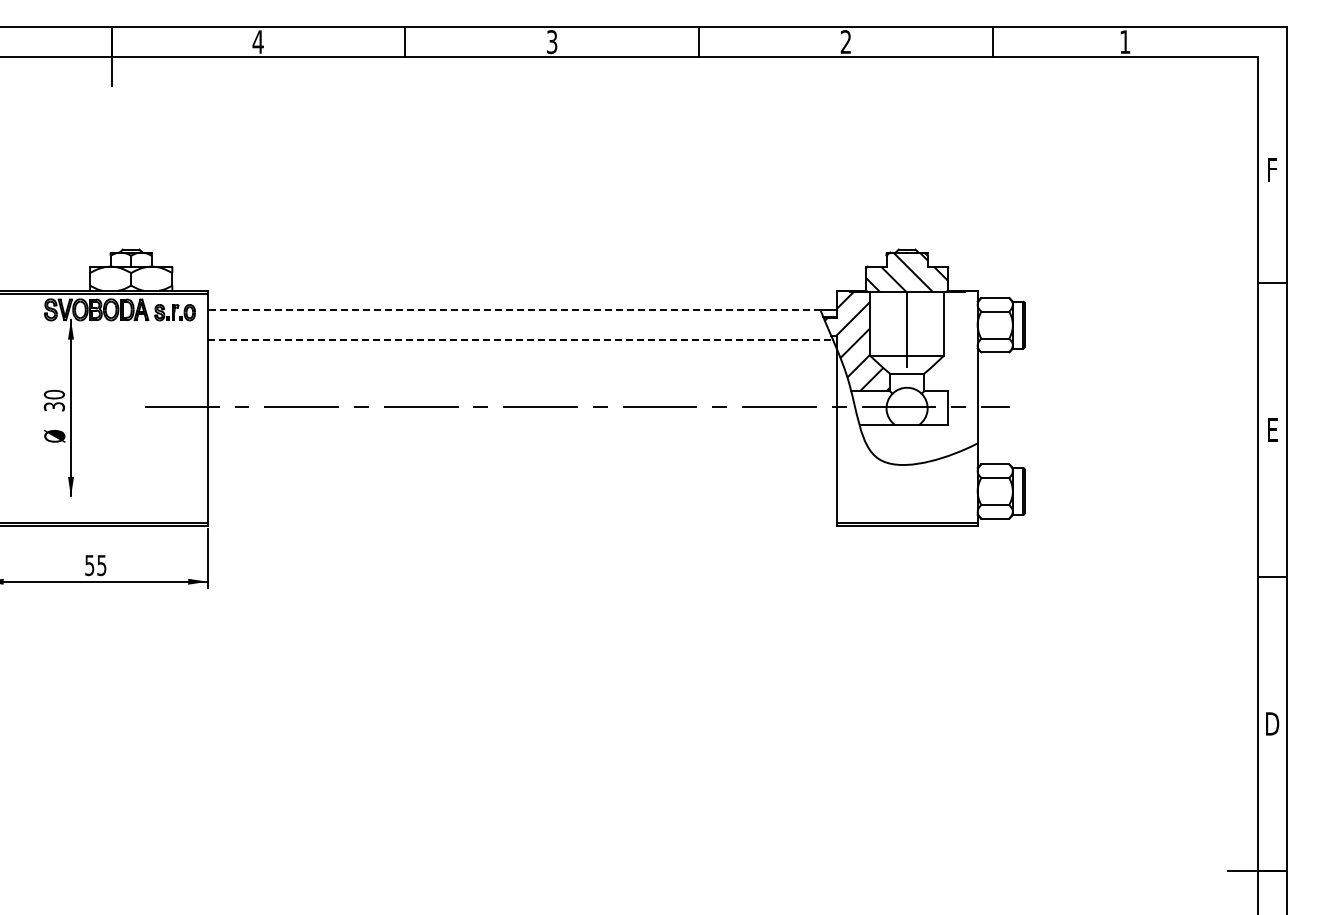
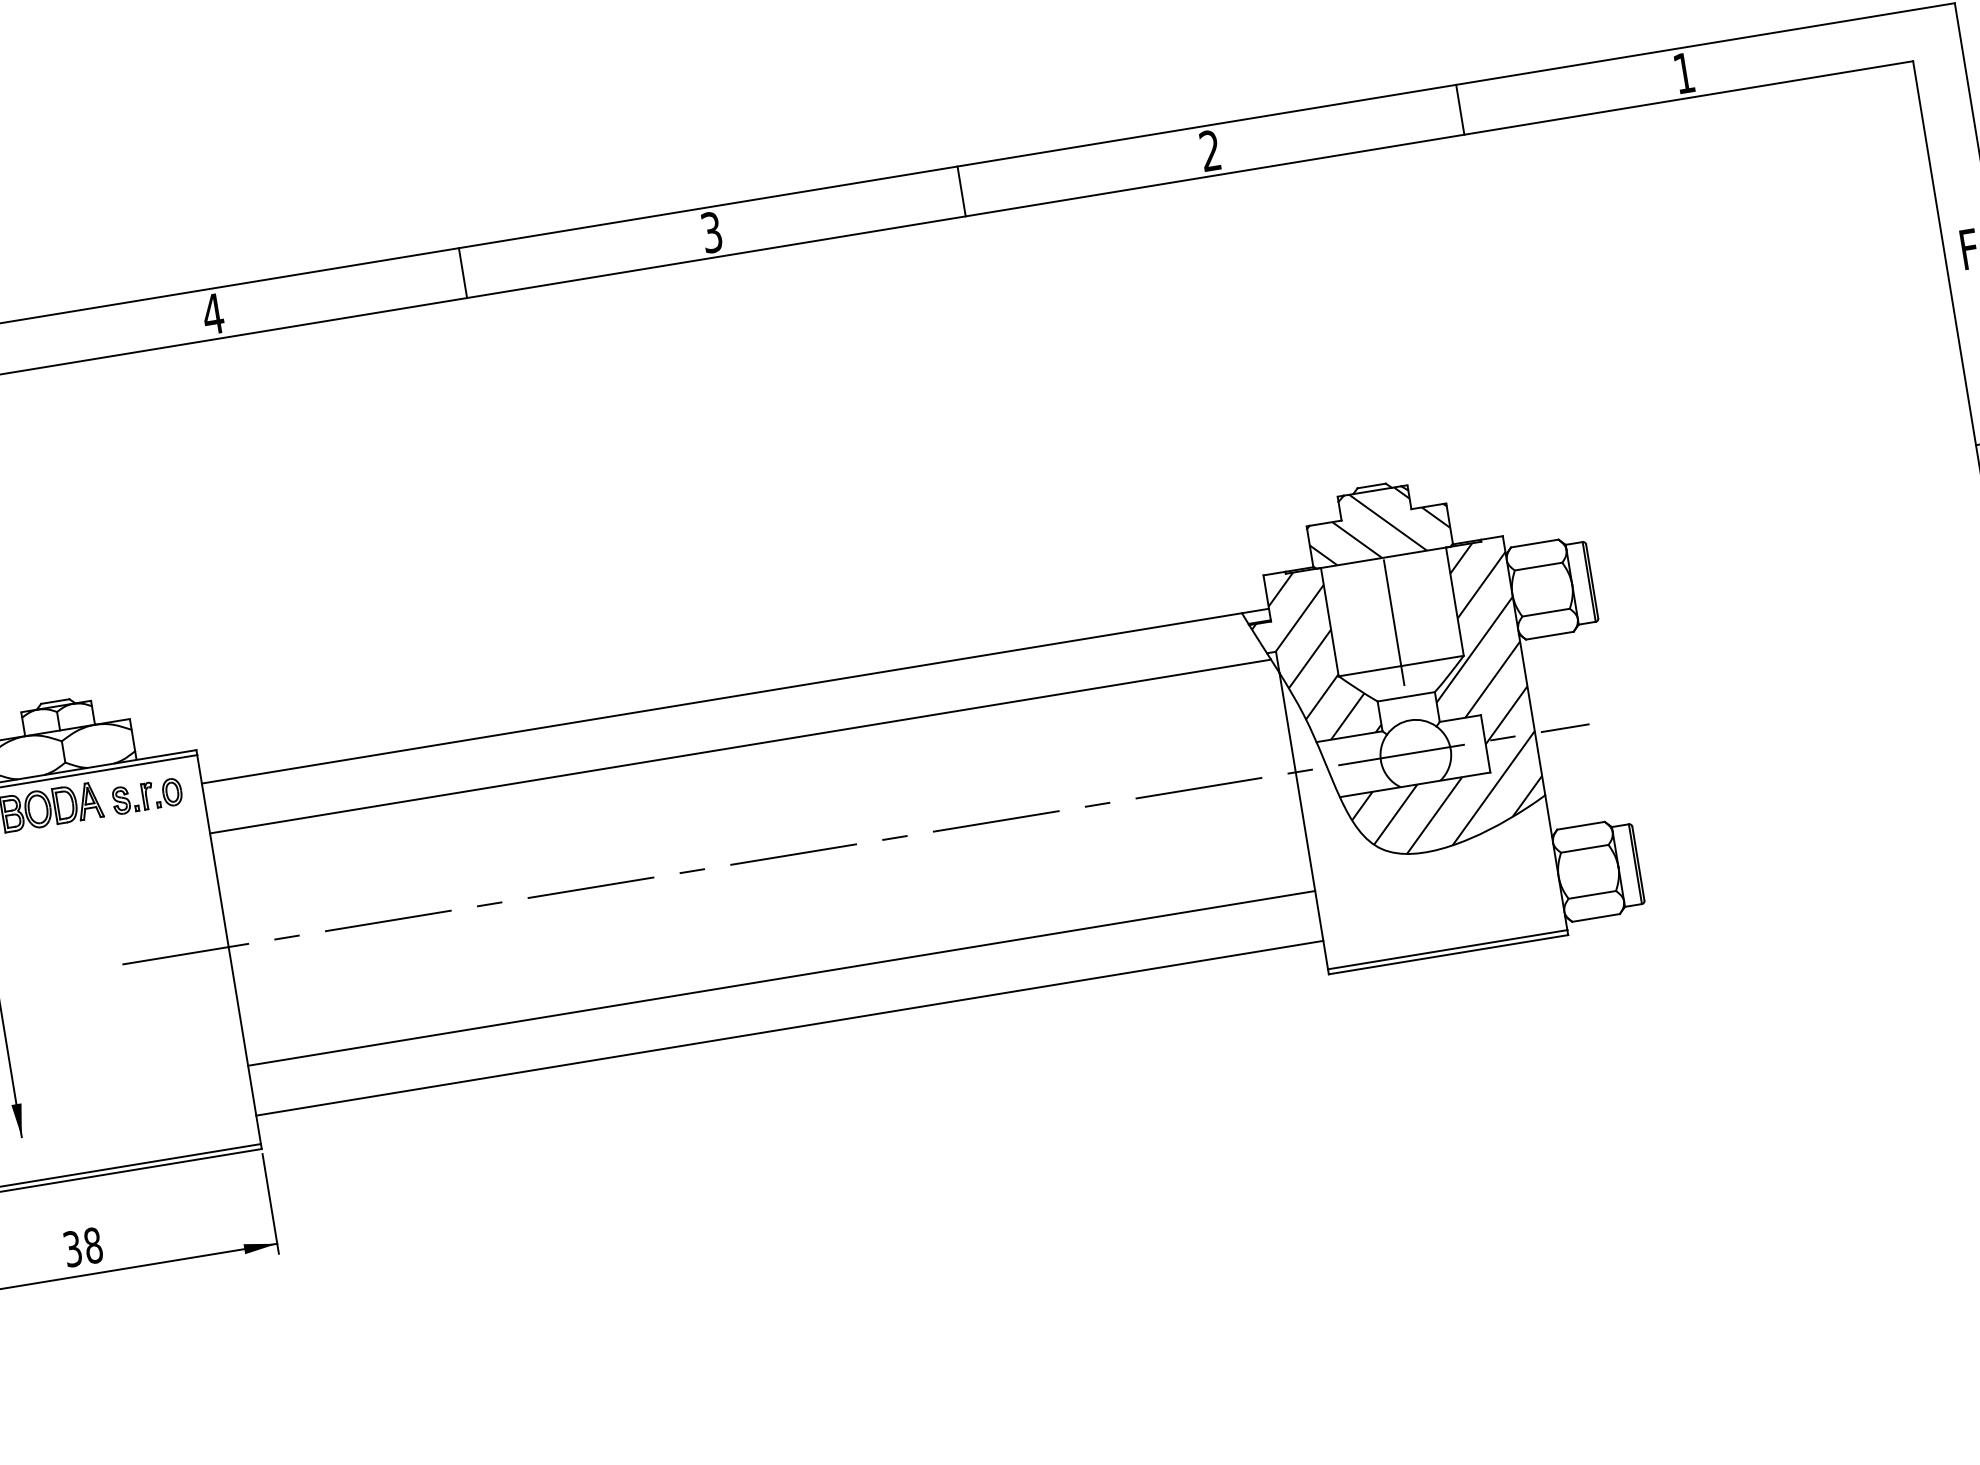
line: (514, 310) -> (722, 698), dashed -> solid
line: (520, 339) -> (740, 745), dashed -> solid
hatch: (920, 377) -> (1430, 699), added
line: (521, 476) -> (780, 978), added
line: (521, 506) -> (788, 1028), added
text: (95, 565) -> (82, 1247), 55 -> 38

